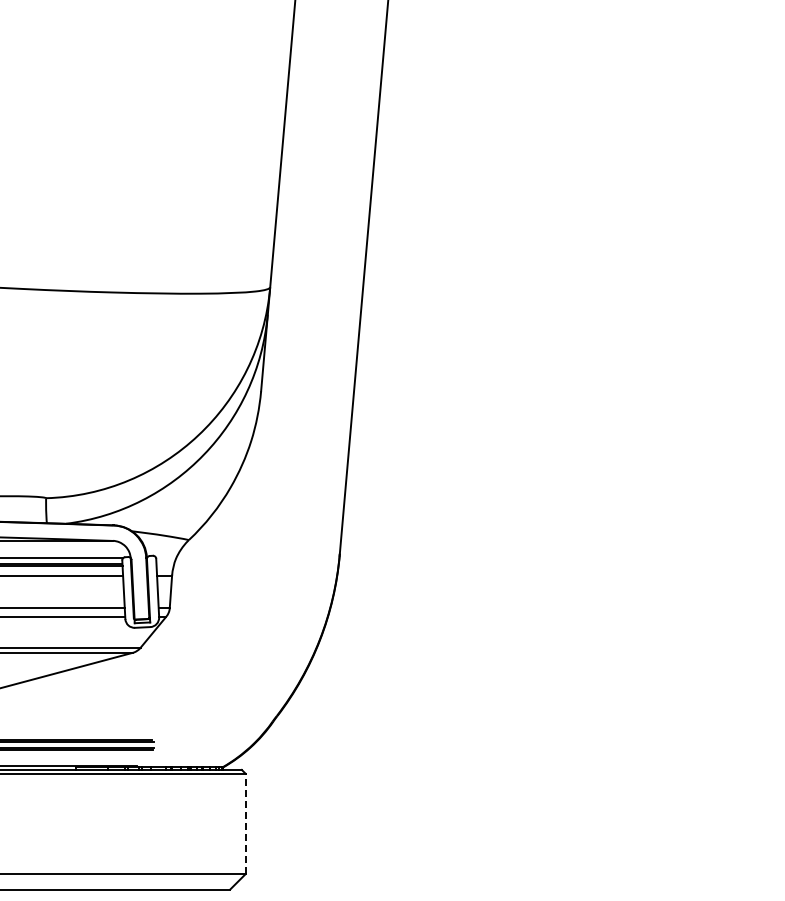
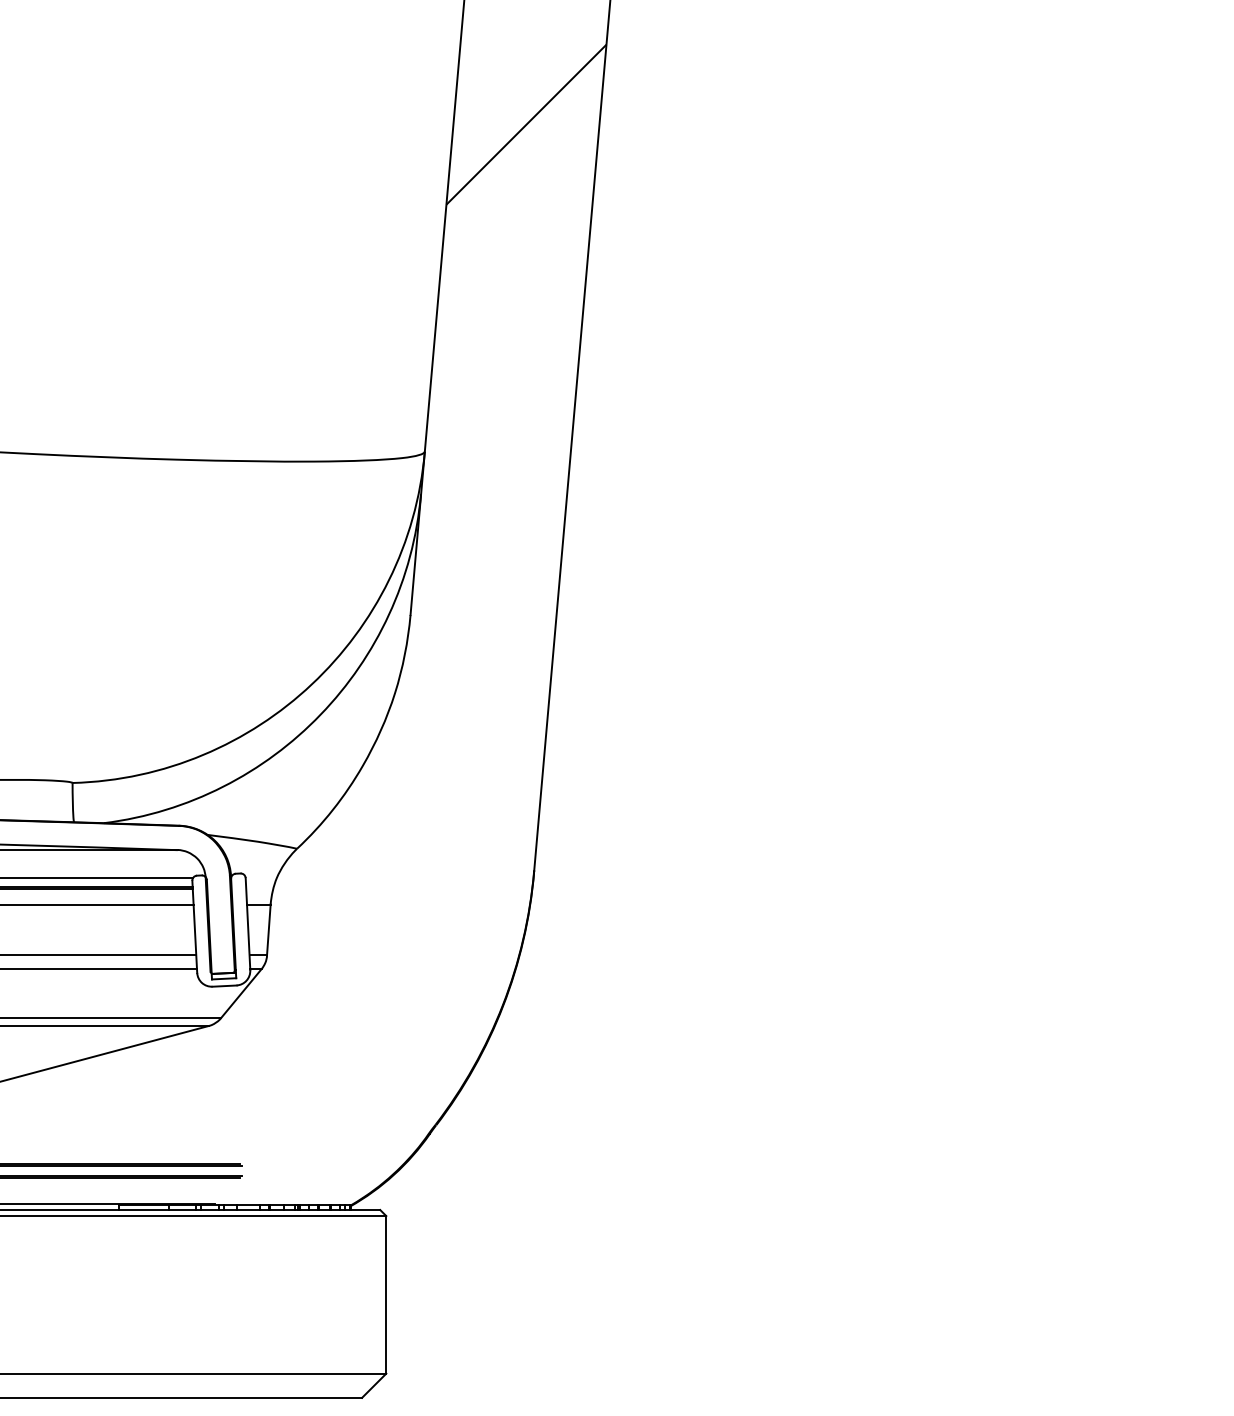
hatch: (334, 79) -> (525, 124), added
line: (245, 823) -> (385, 1294), dashed -> solid

